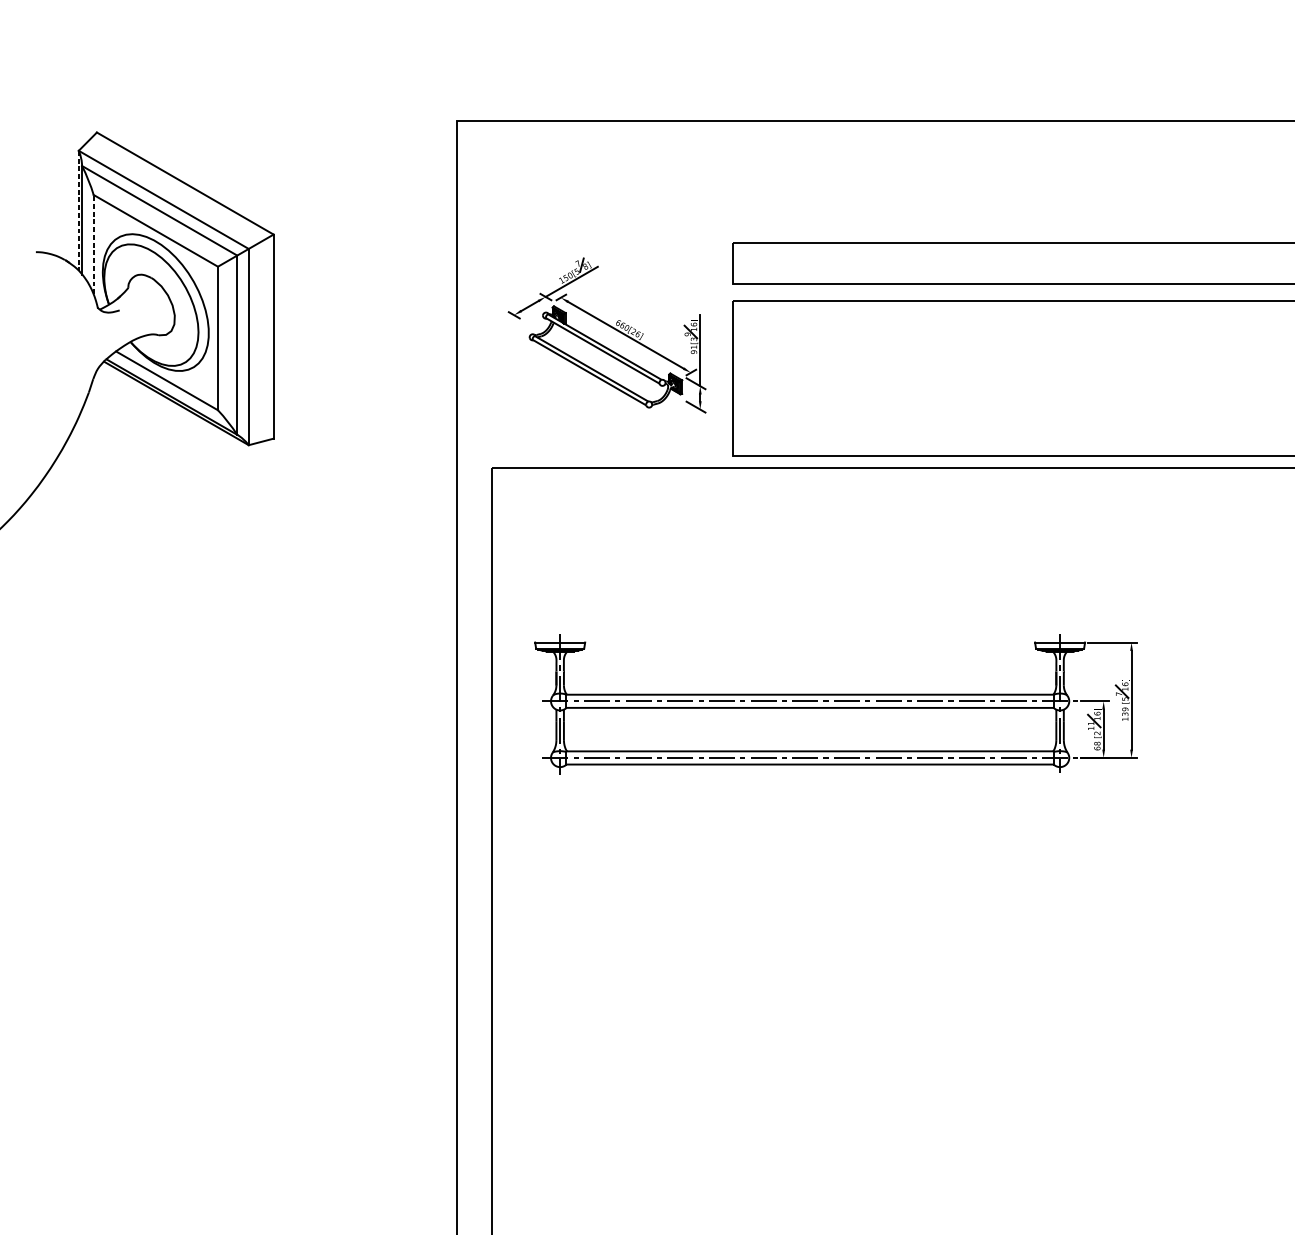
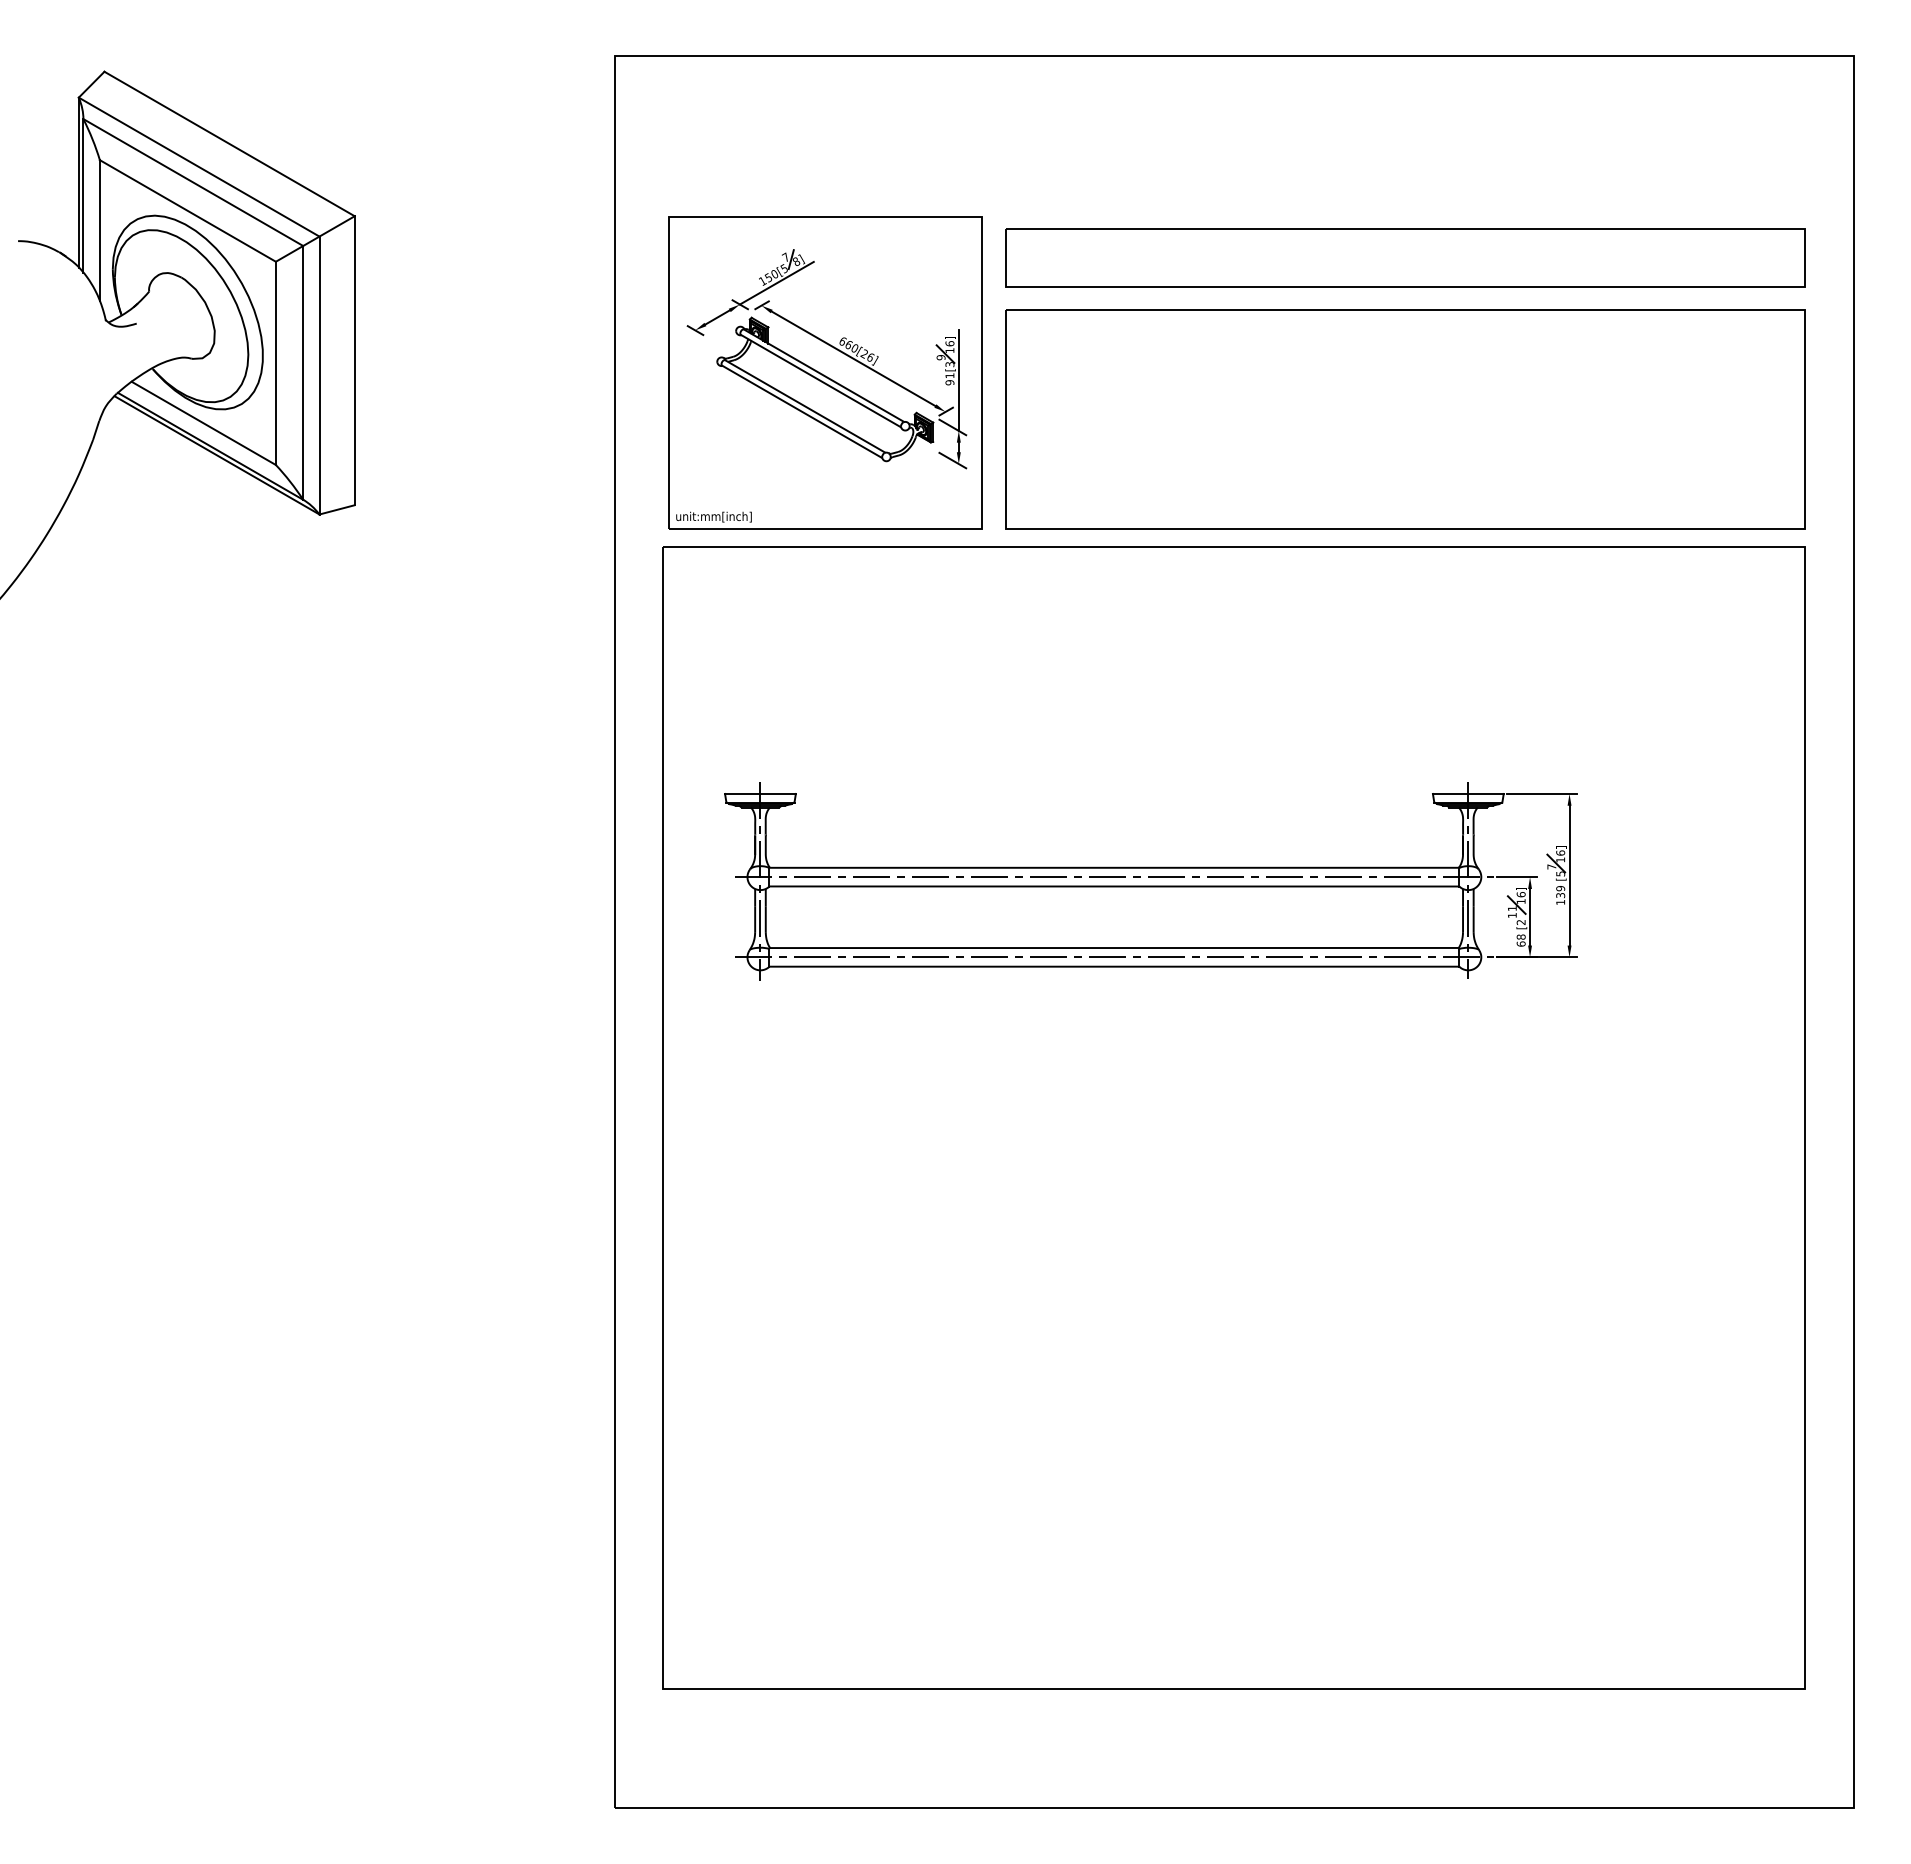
line: (78, 211) -> (78, 183), dashed -> solid
line: (93, 243) -> (99, 229), dashed -> solid
part: (606, 344) -> (825, 372), added

